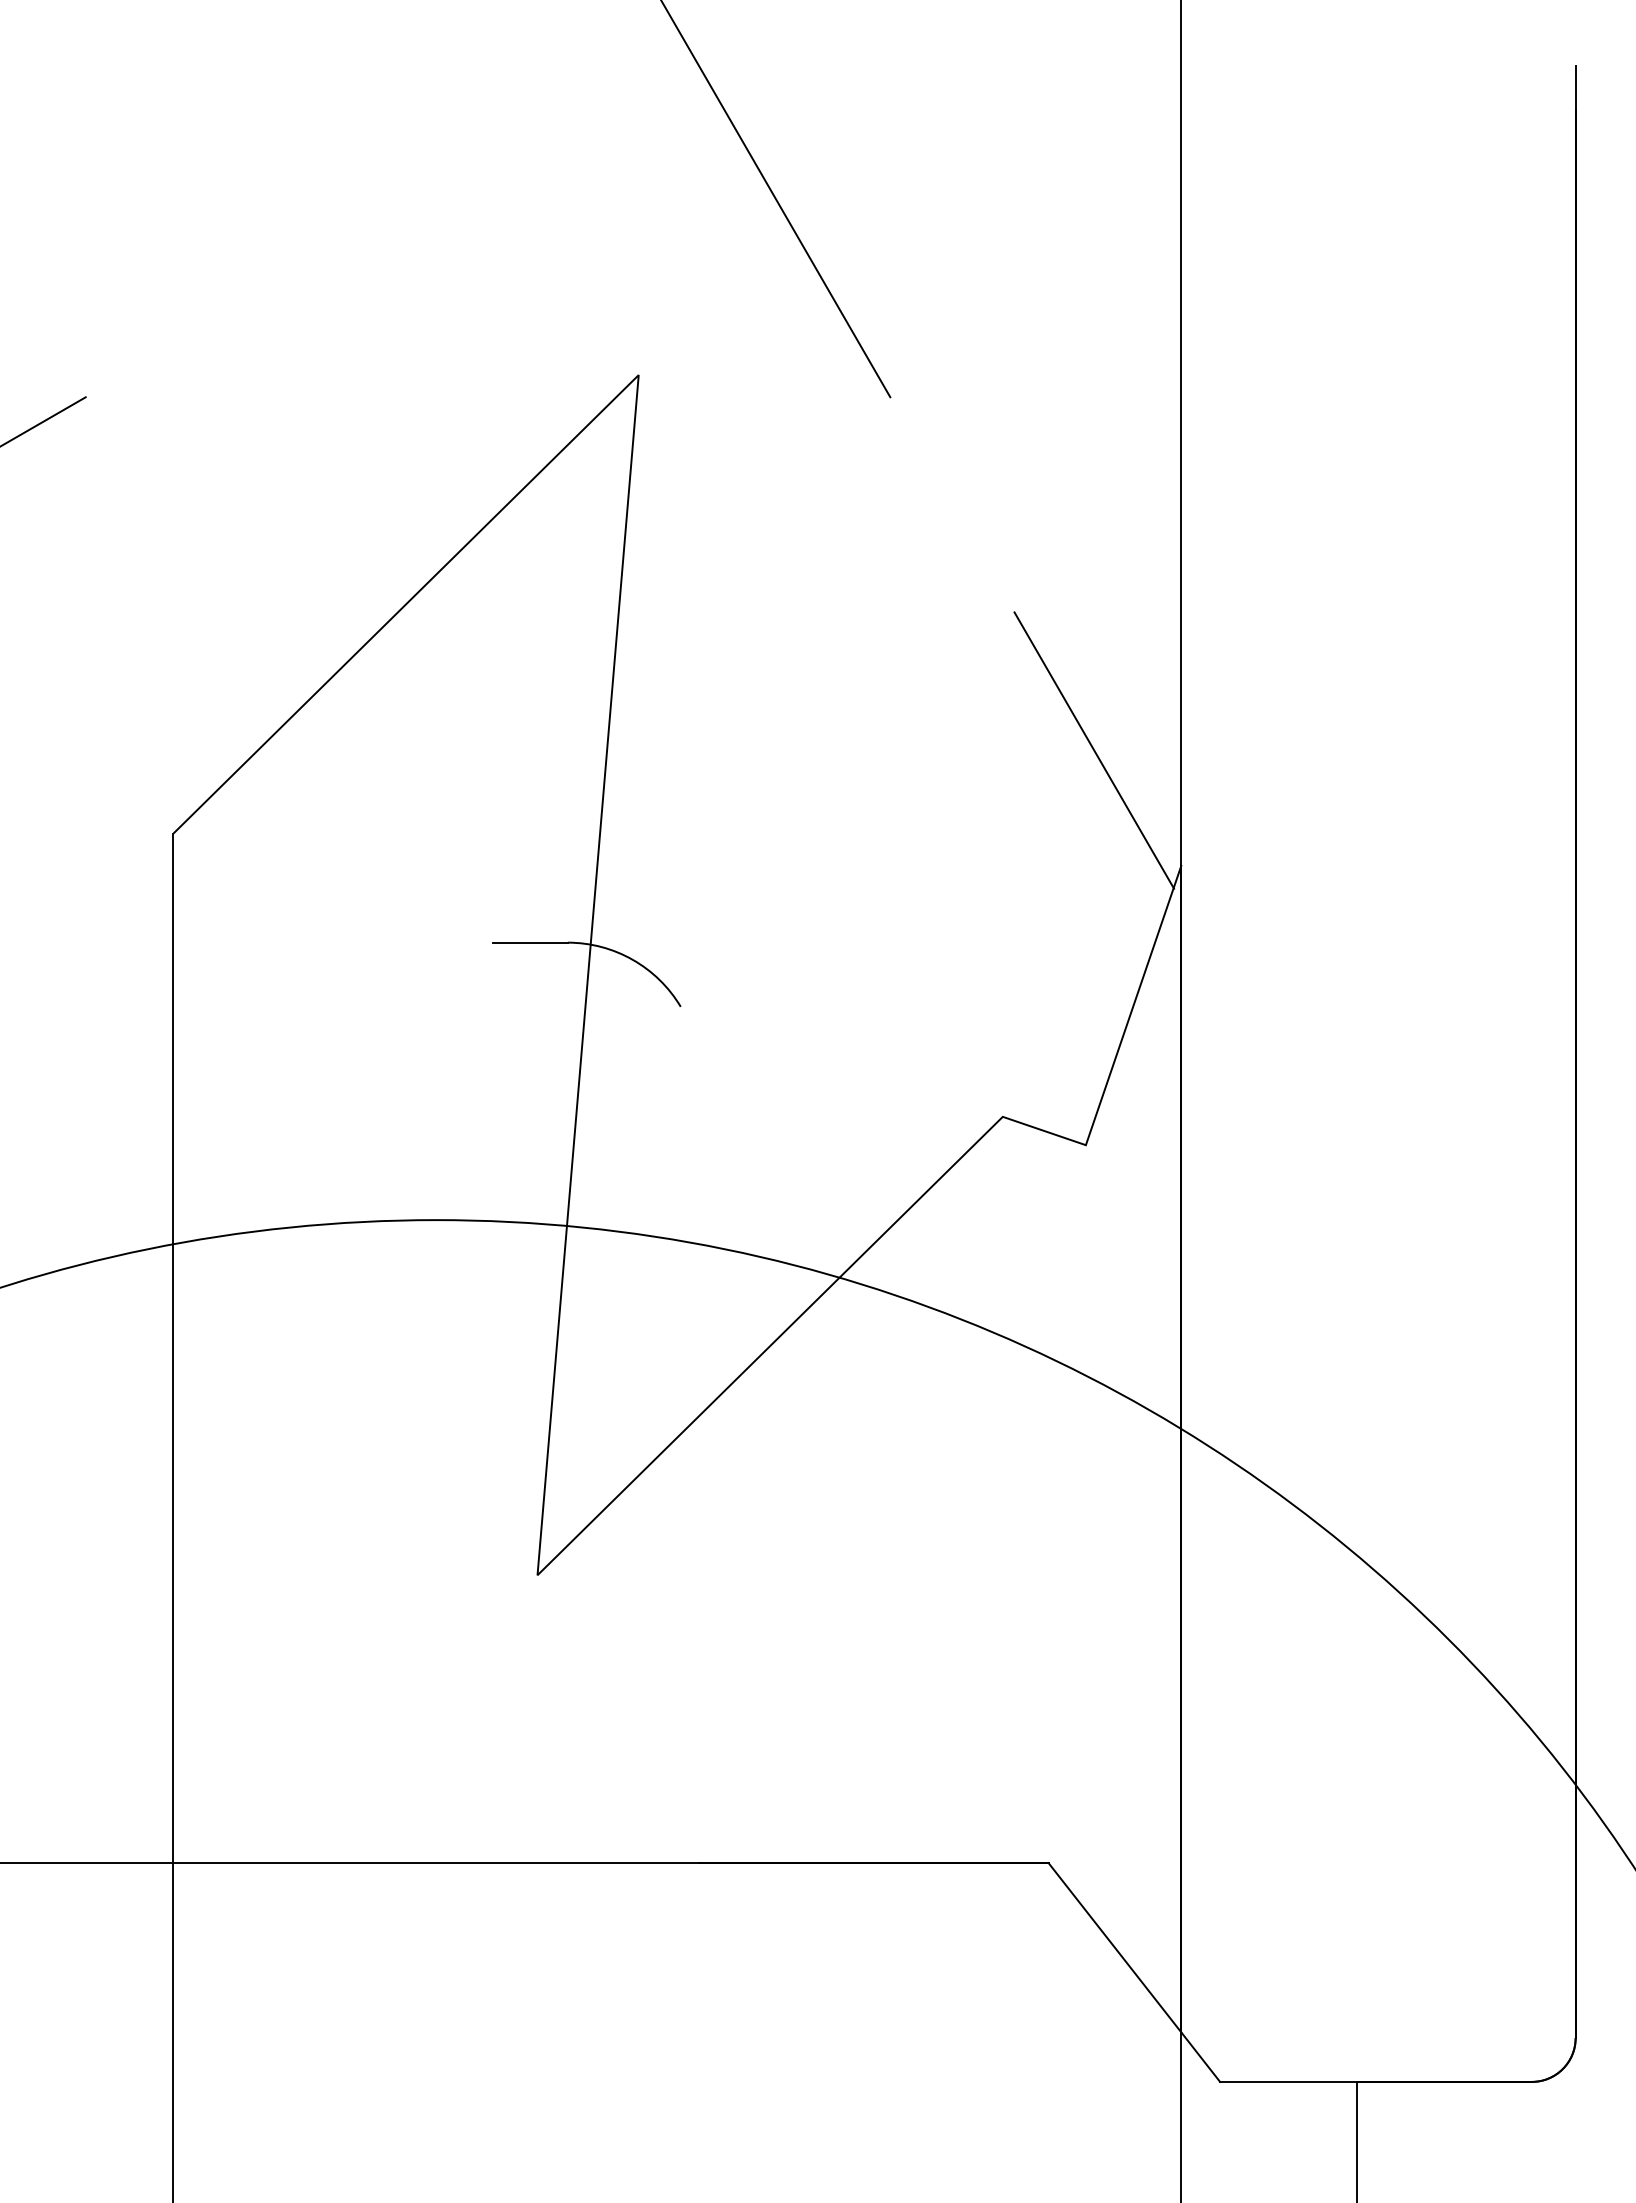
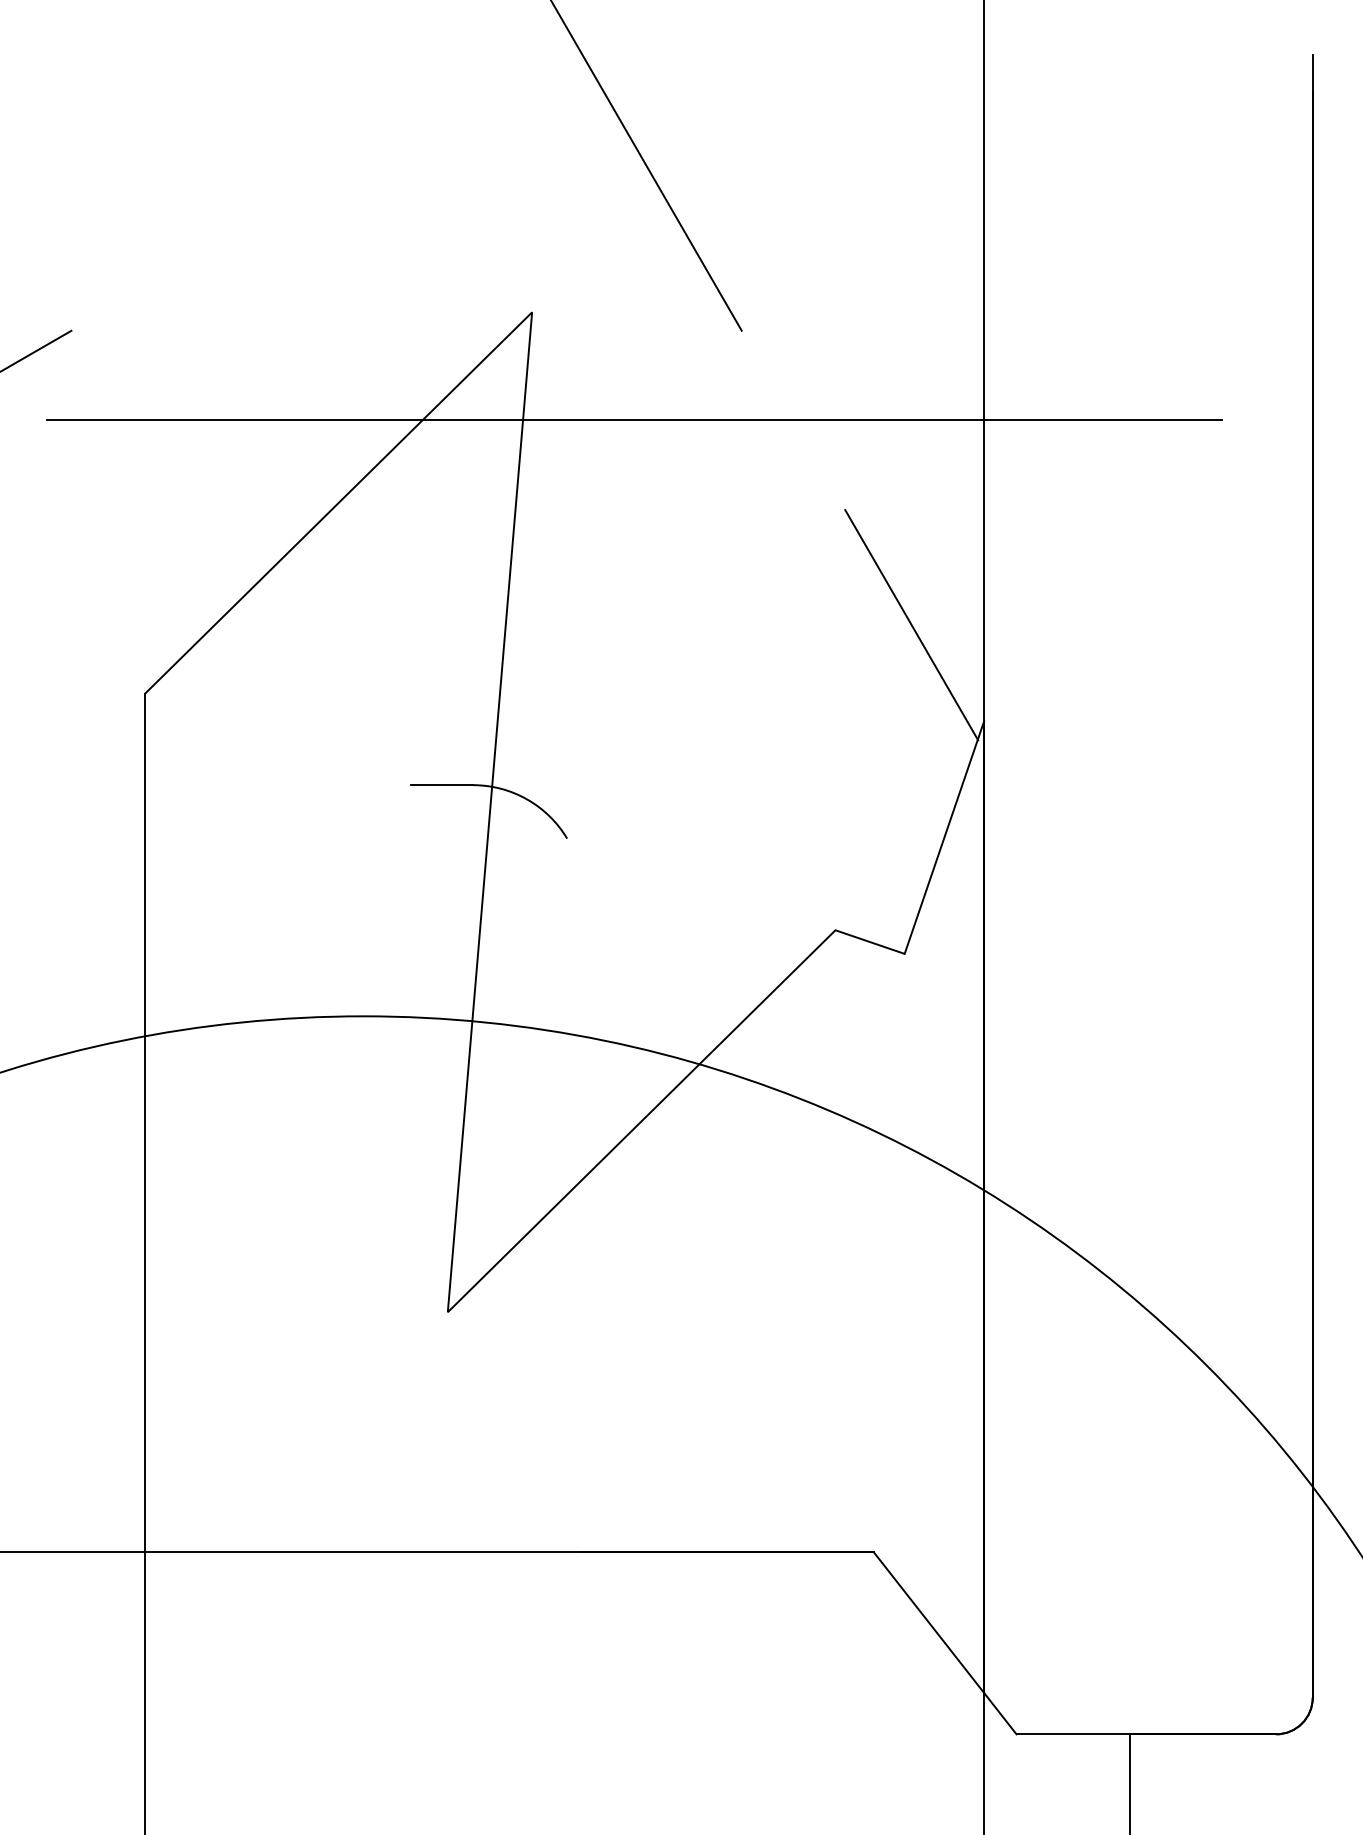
line: (761, 504) -> (634, 420), added

